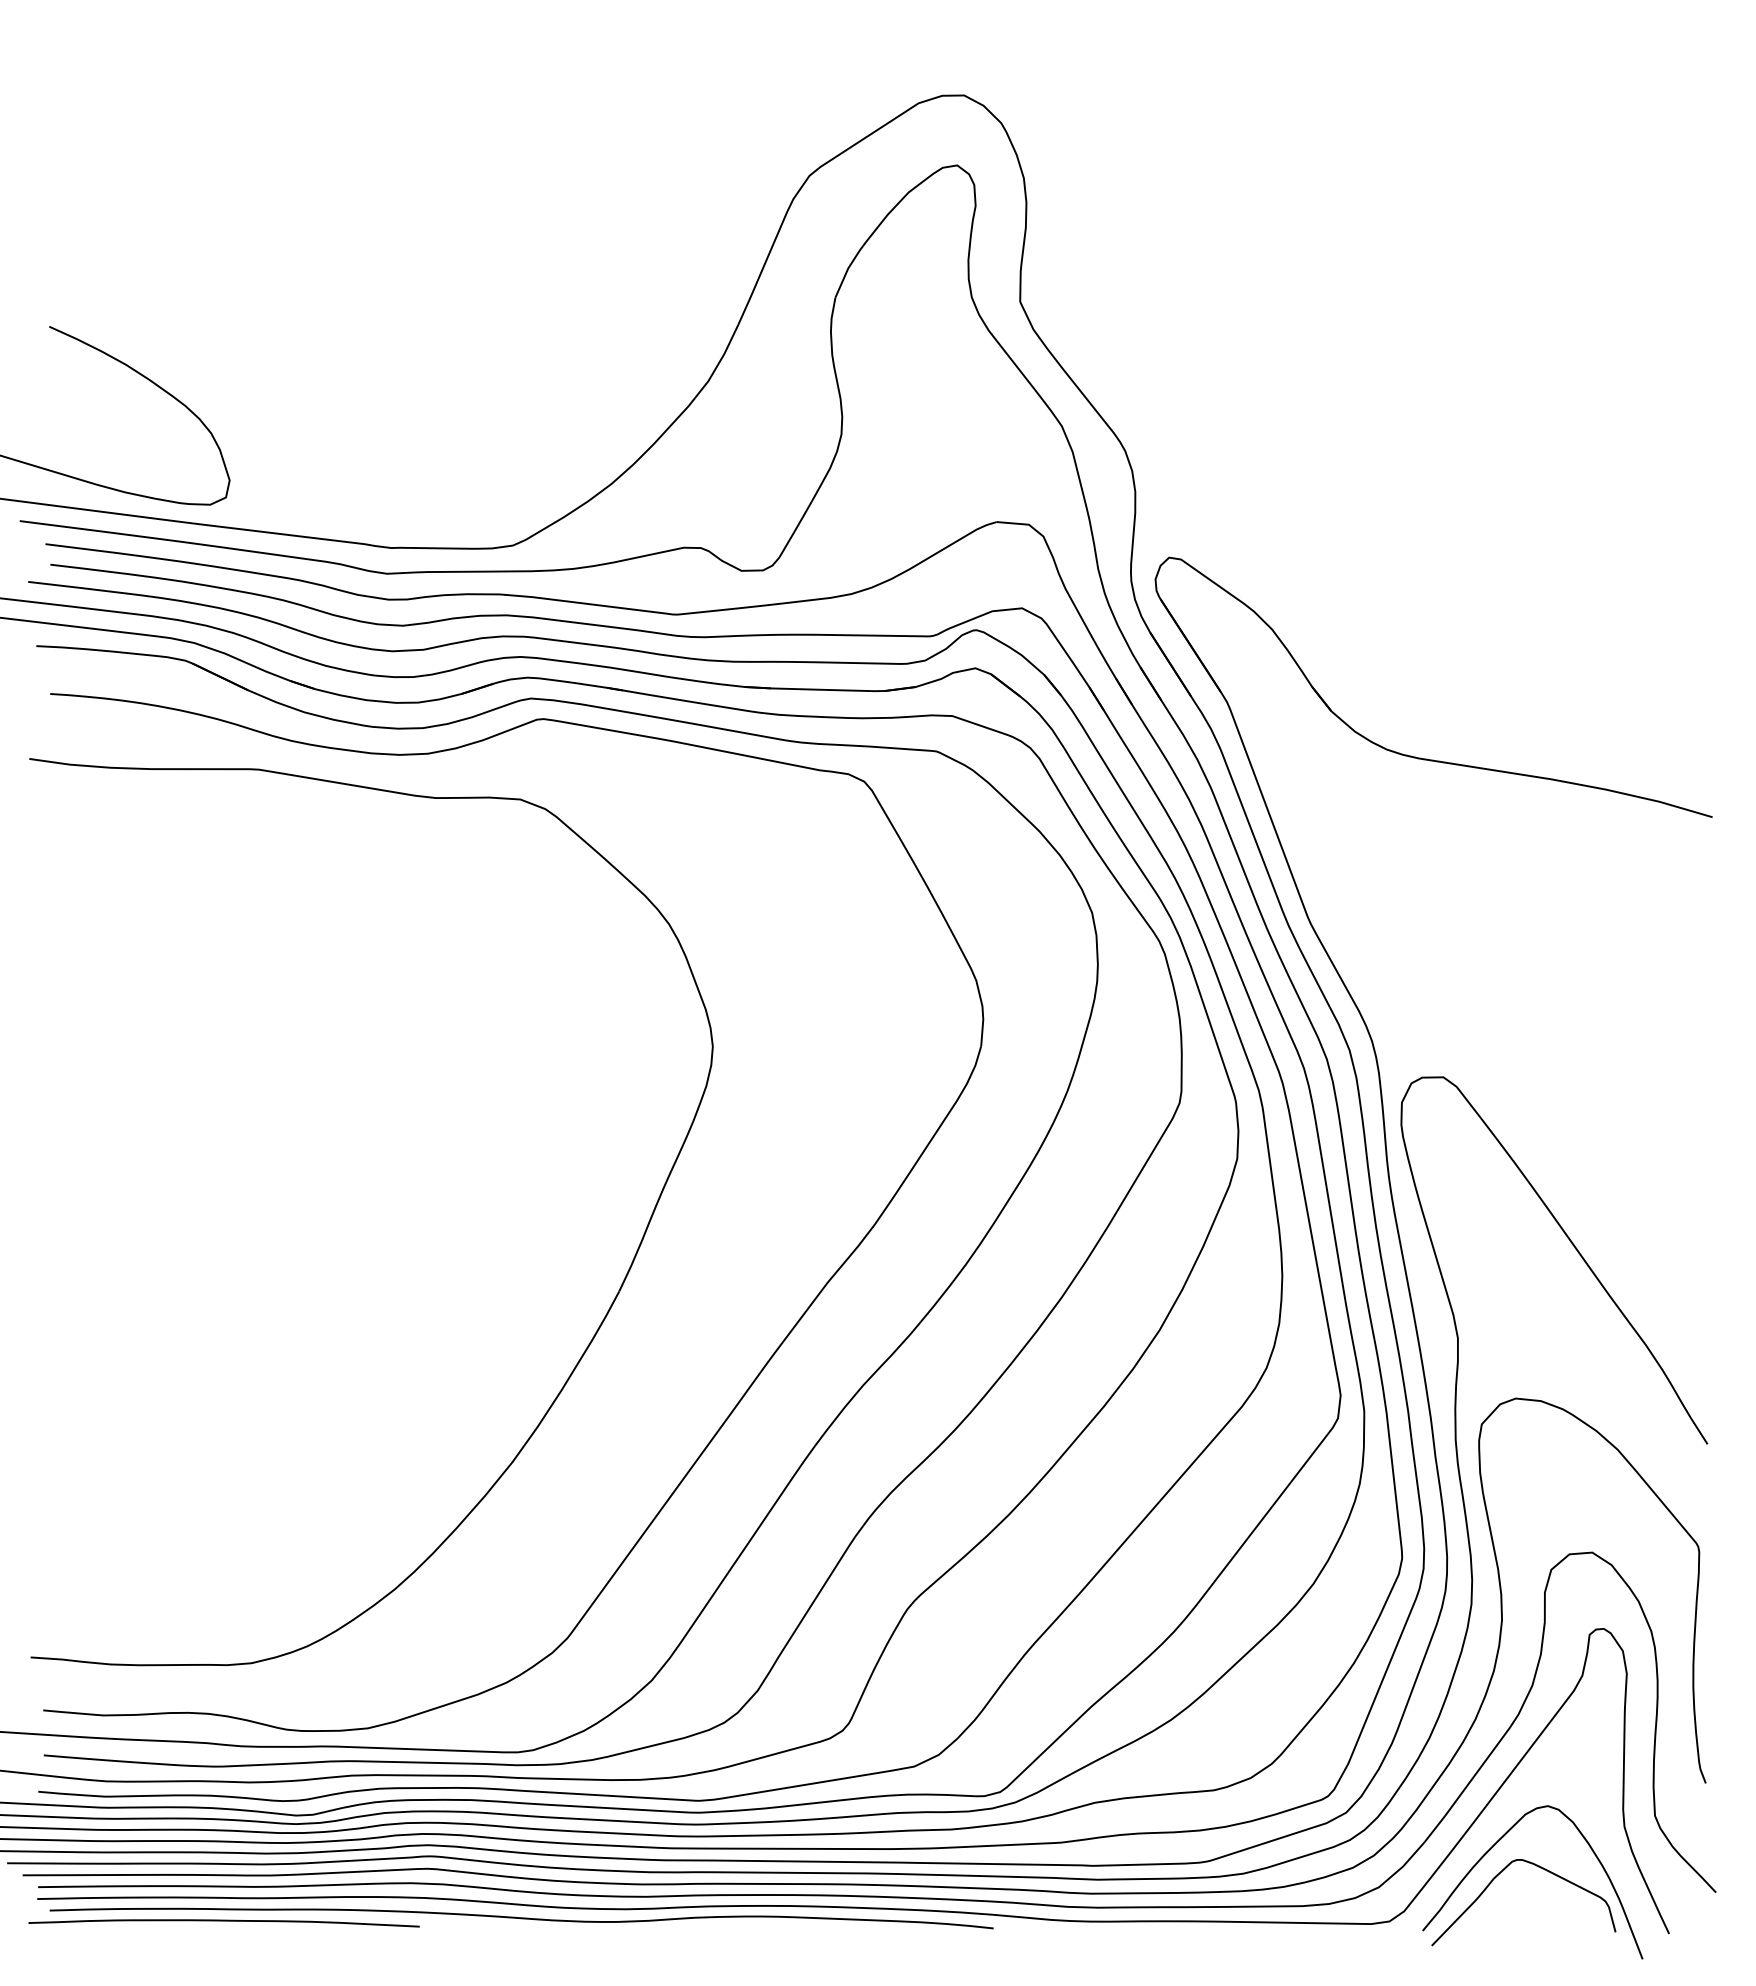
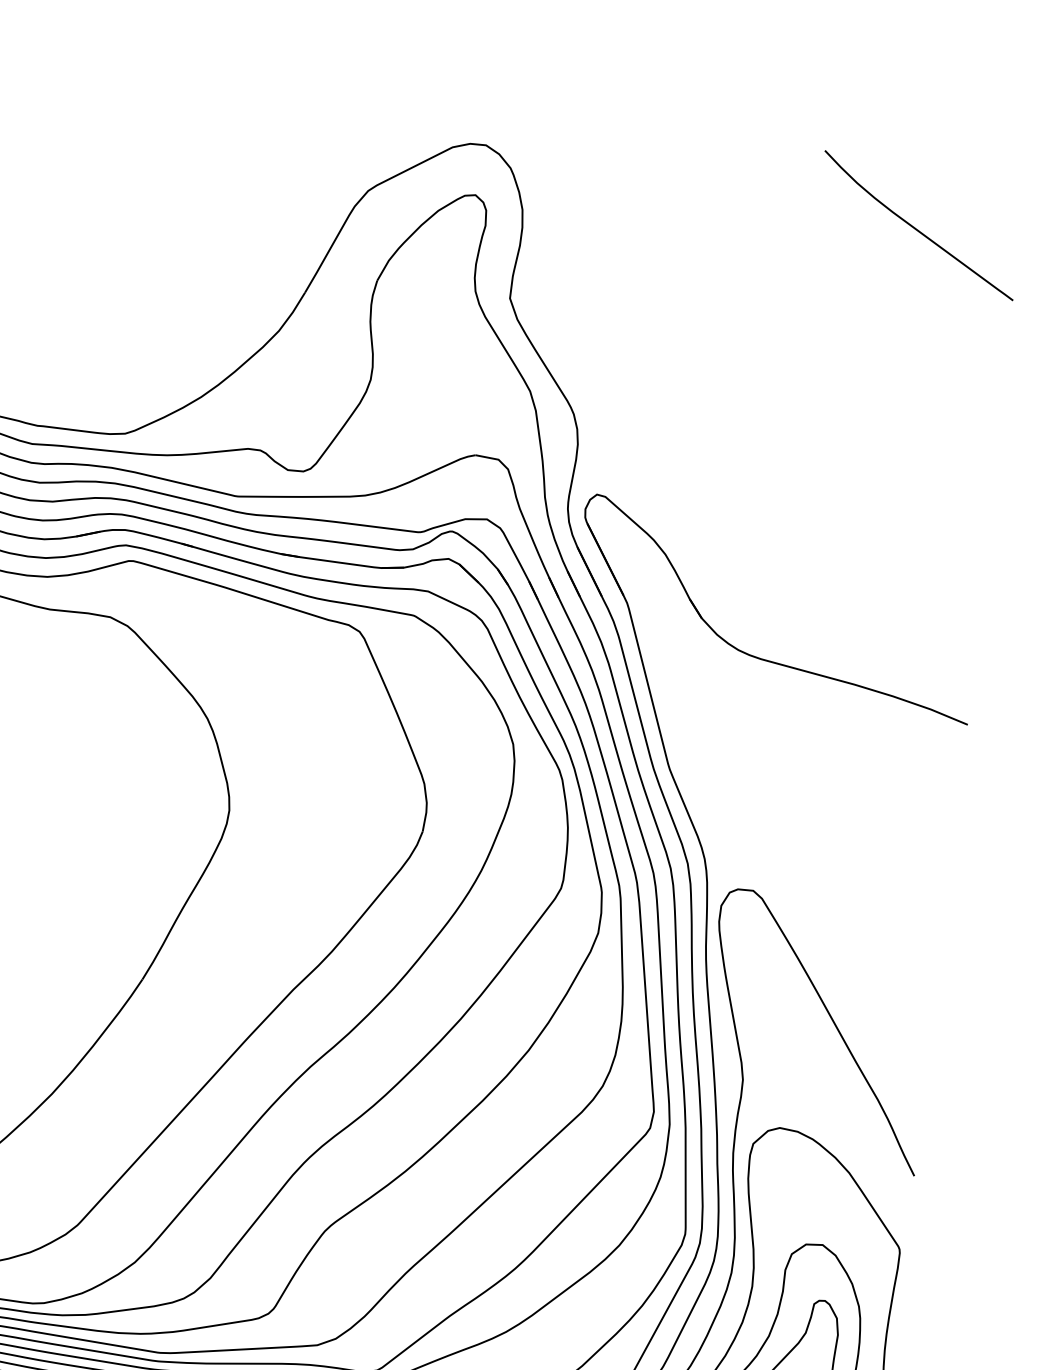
curve: (1565, 143) -> (915, 227), added

